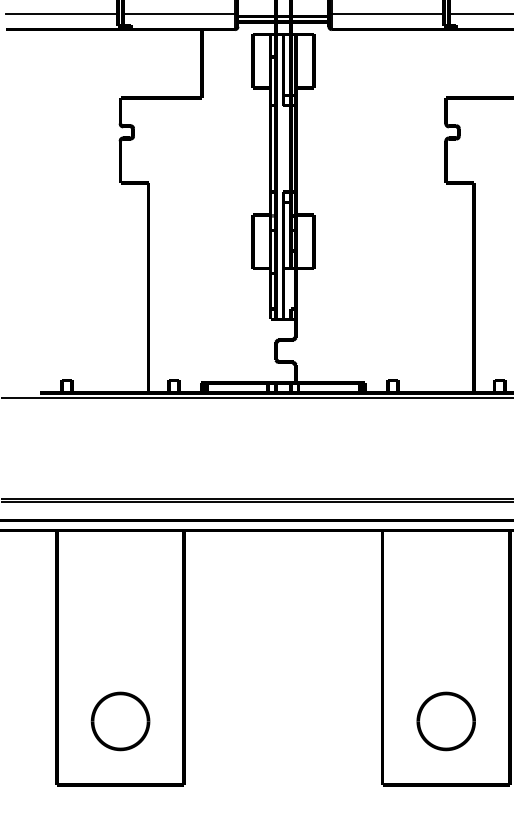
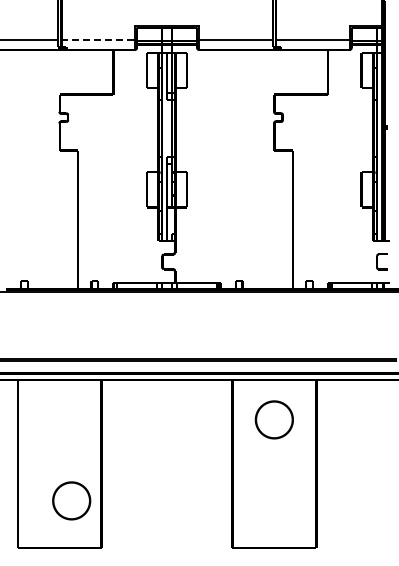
line: (179, 13) -> (98, 39), solid -> dashed
part: (120, 720) -> (71, 500), moved
part: (444, 720) -> (273, 419), moved

